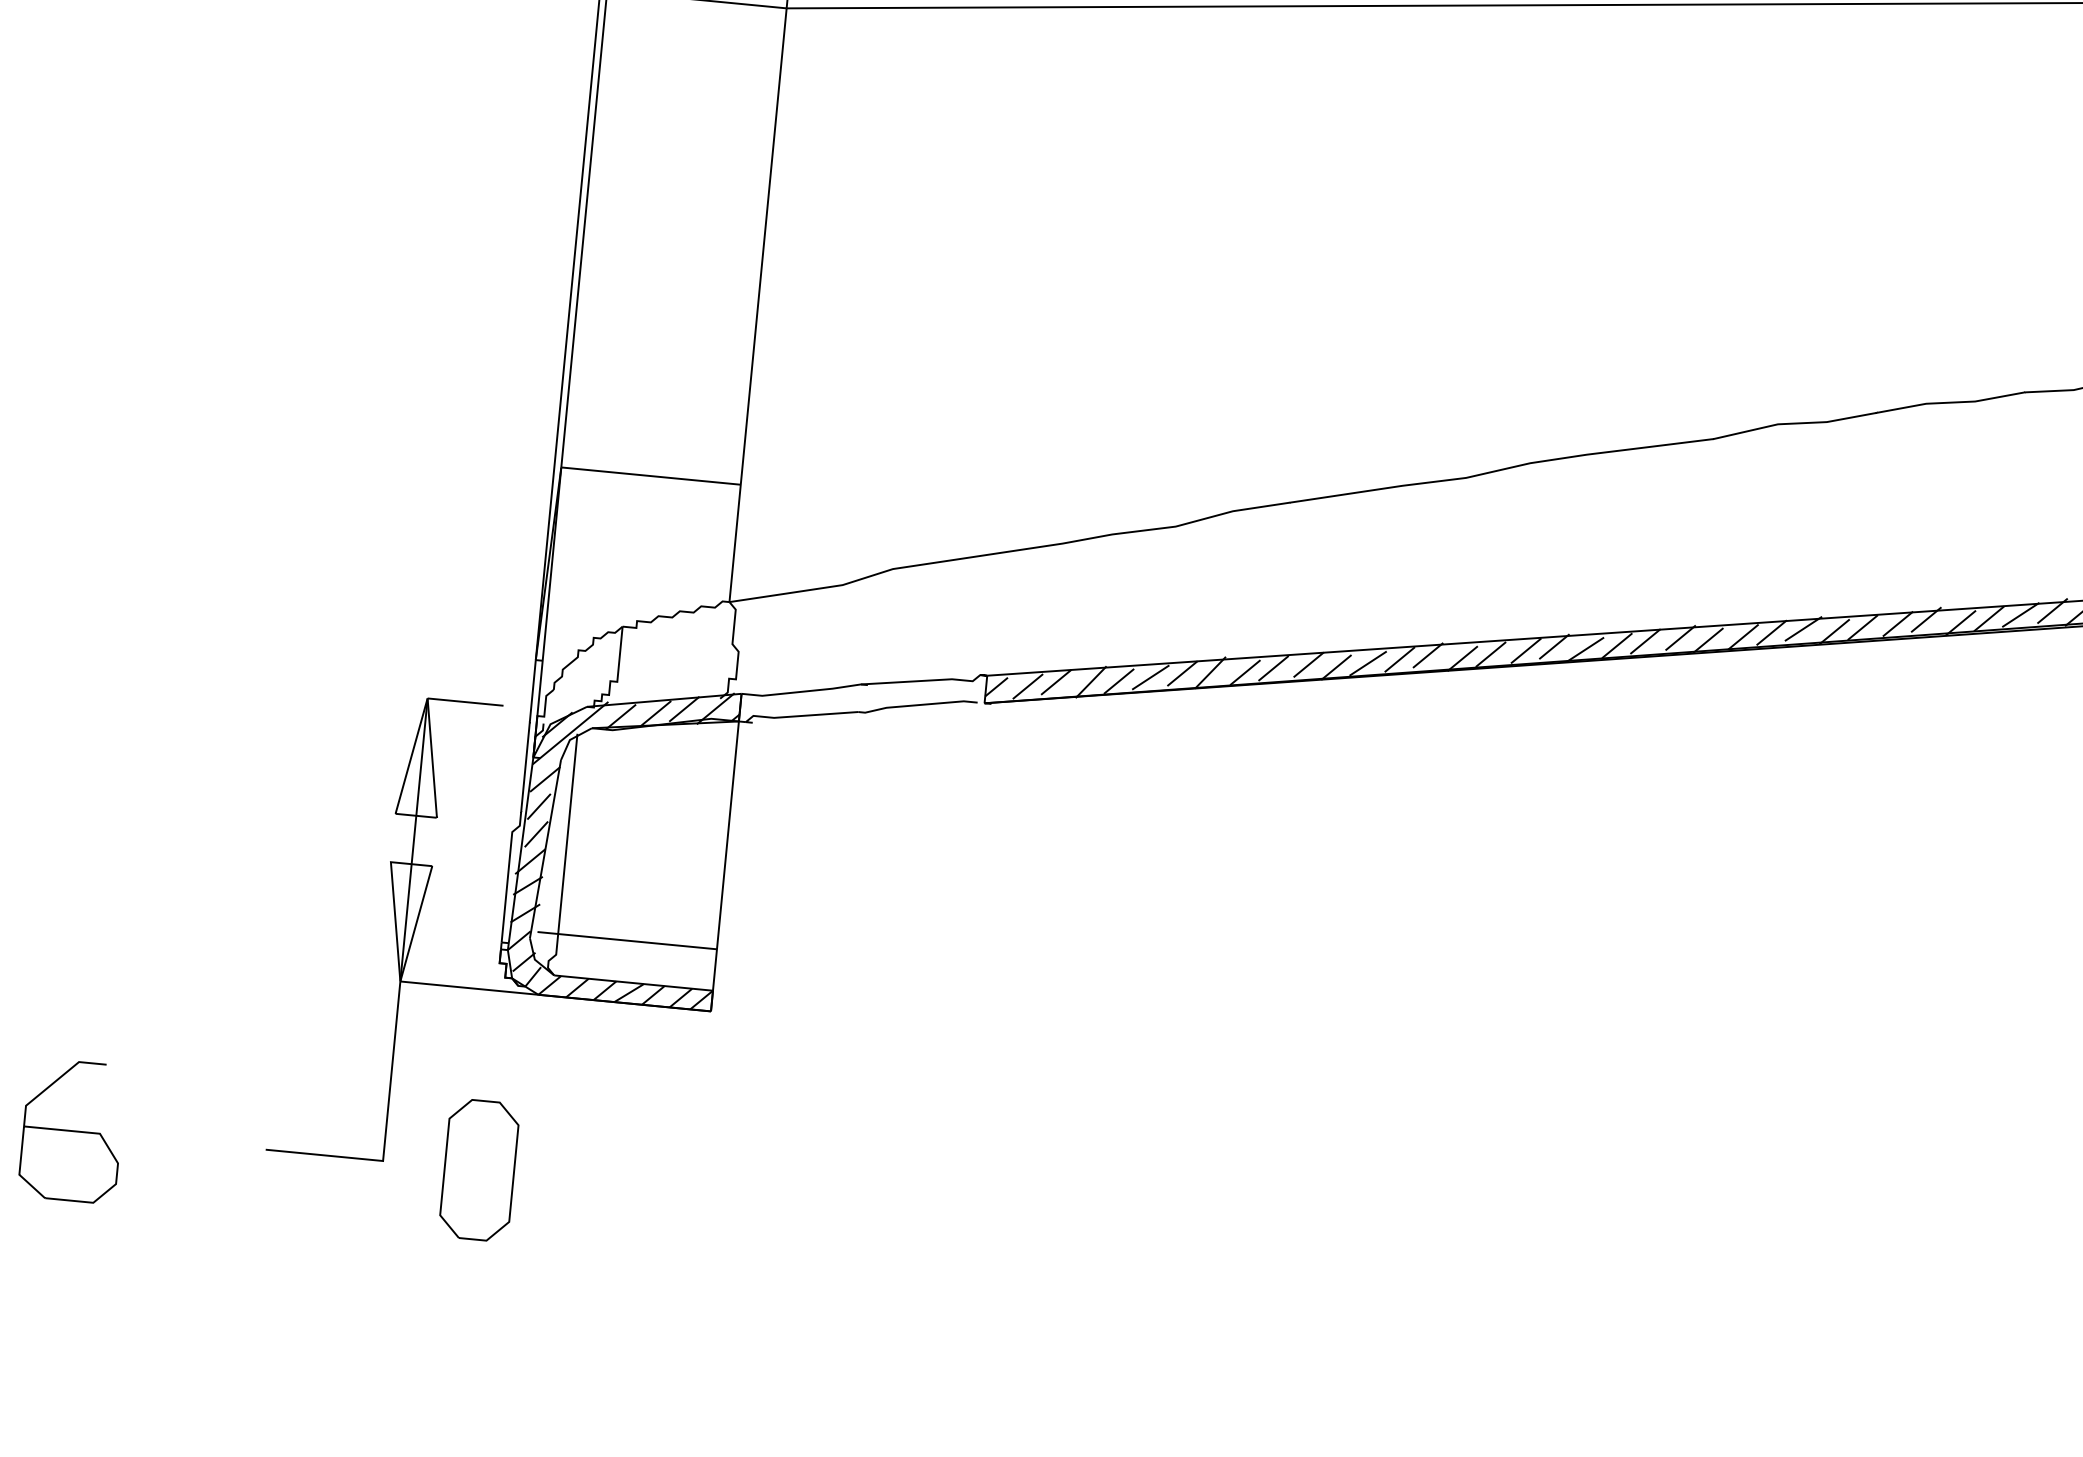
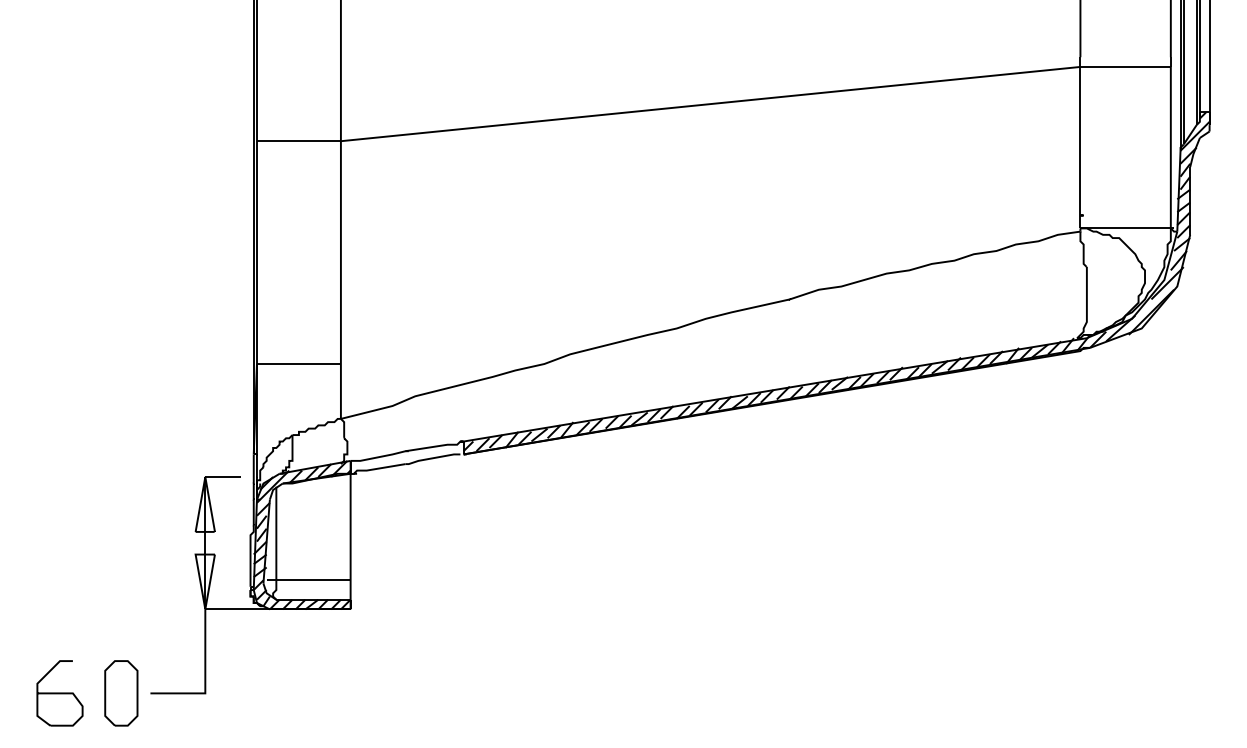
part: (479, 1170) -> (121, 693), moved

